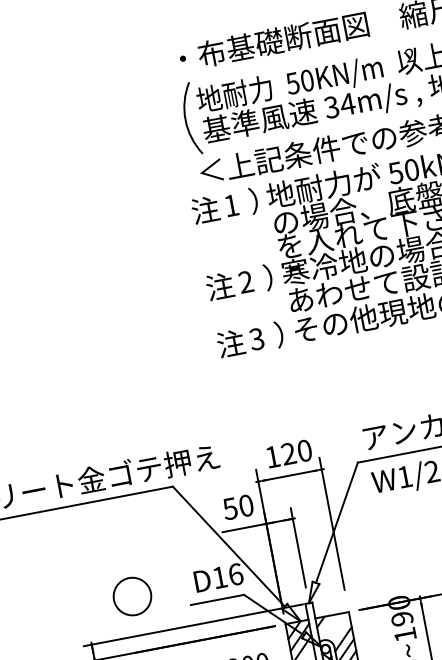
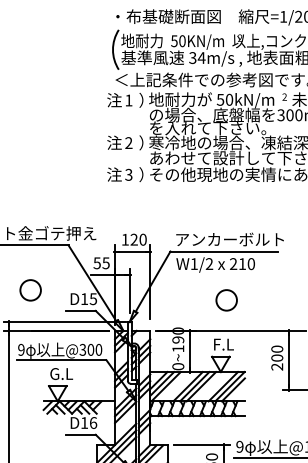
text: (245, 506) -> (105, 263), 50 -> 55
text: (236, 575) -> (93, 299), D16 -> D15
circle: (132, 596) -> (30, 290), moved

